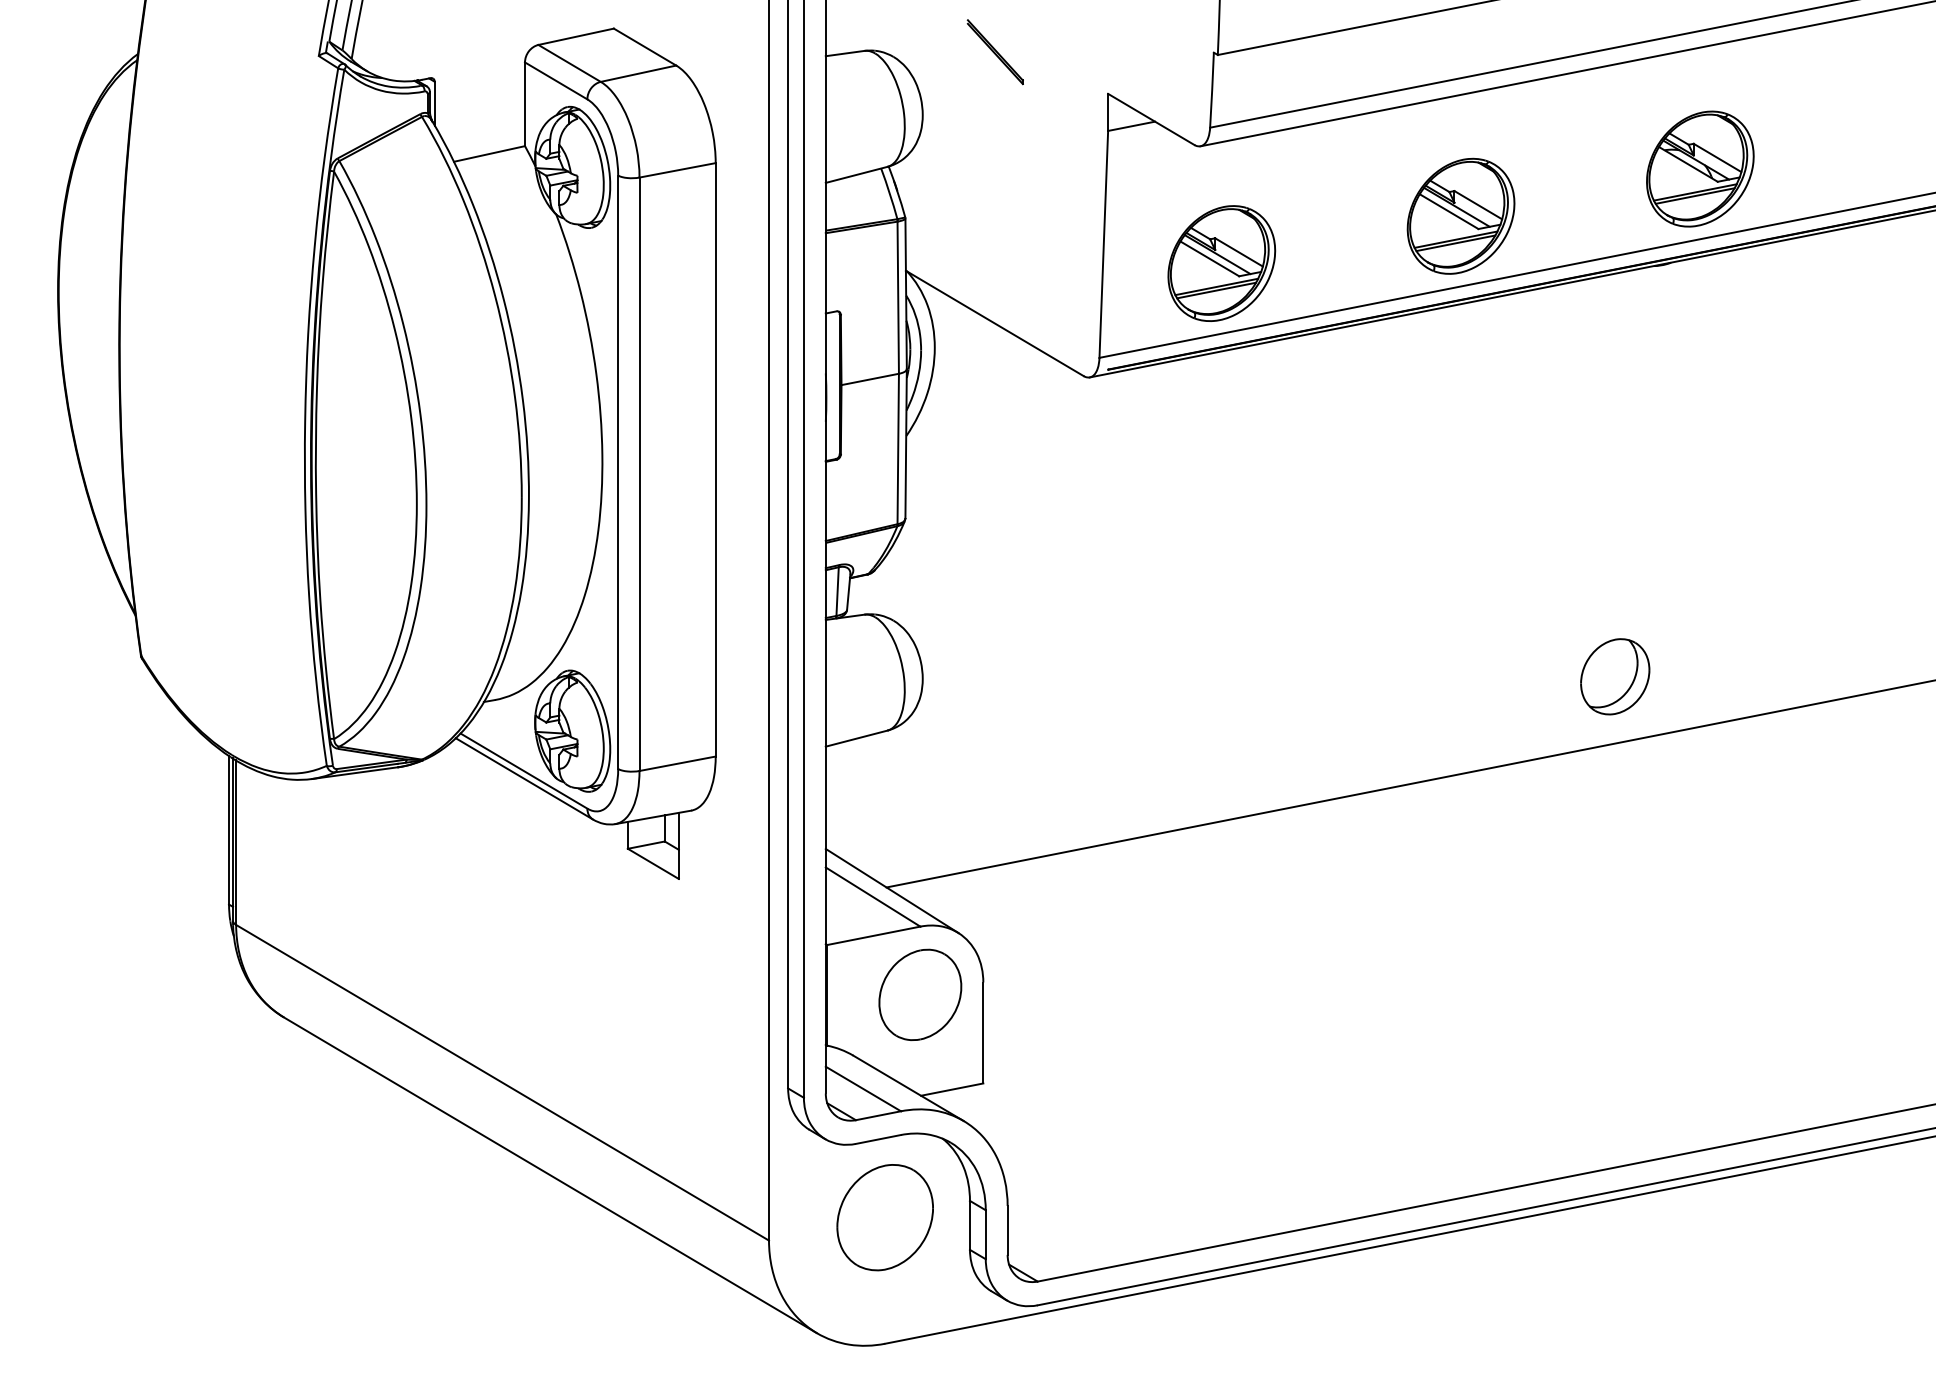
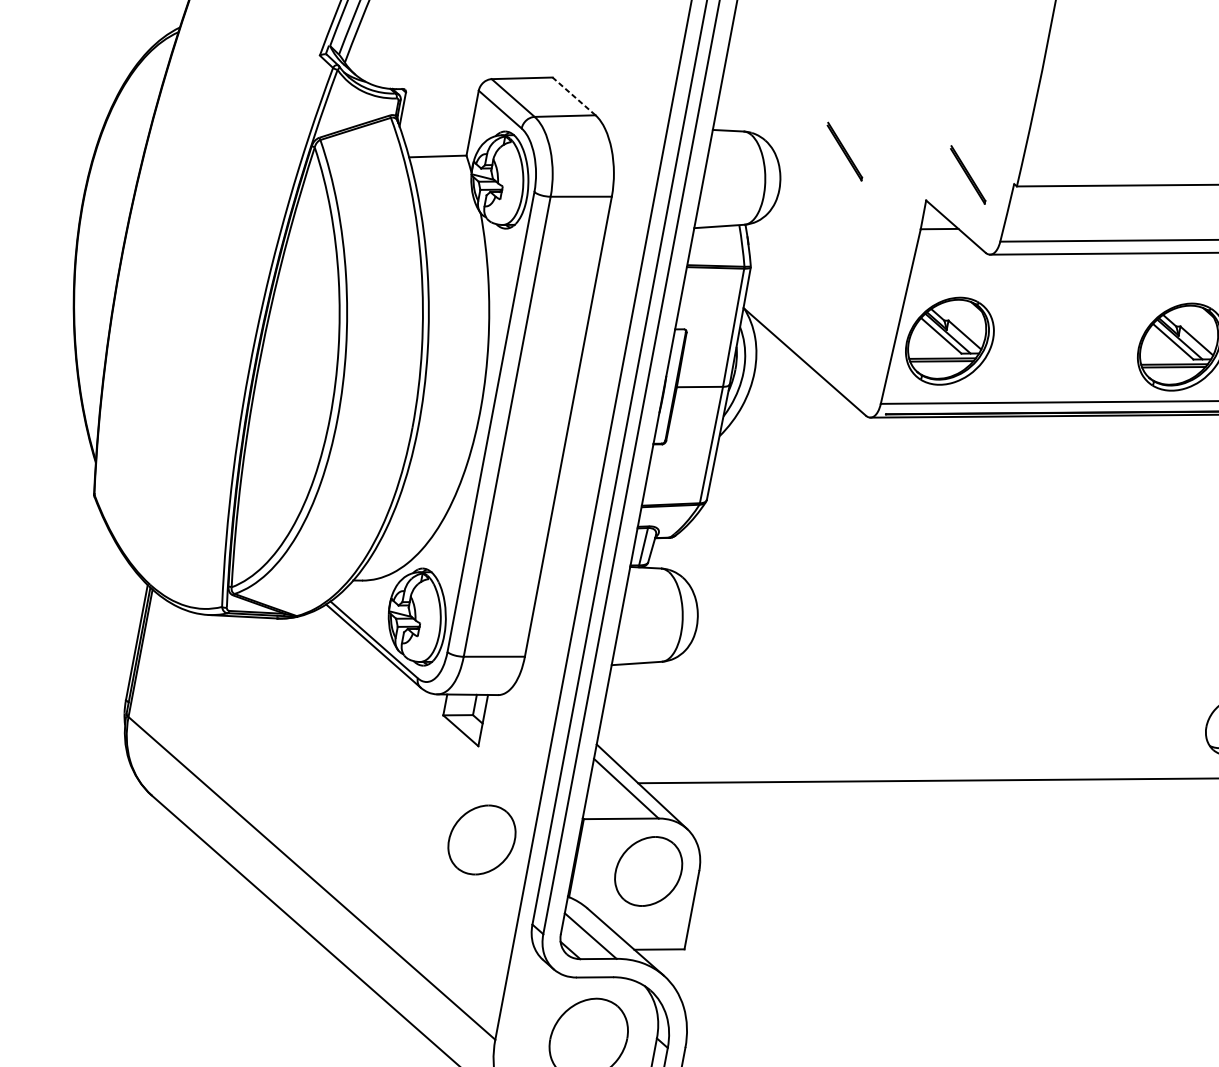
line: (644, 46) -> (573, 95), solid -> dashed
part: (1153, 52) -> (967, 175), added
part: (1221, 263) -> (949, 341), moved
part: (705, 994) -> (482, 839), added

